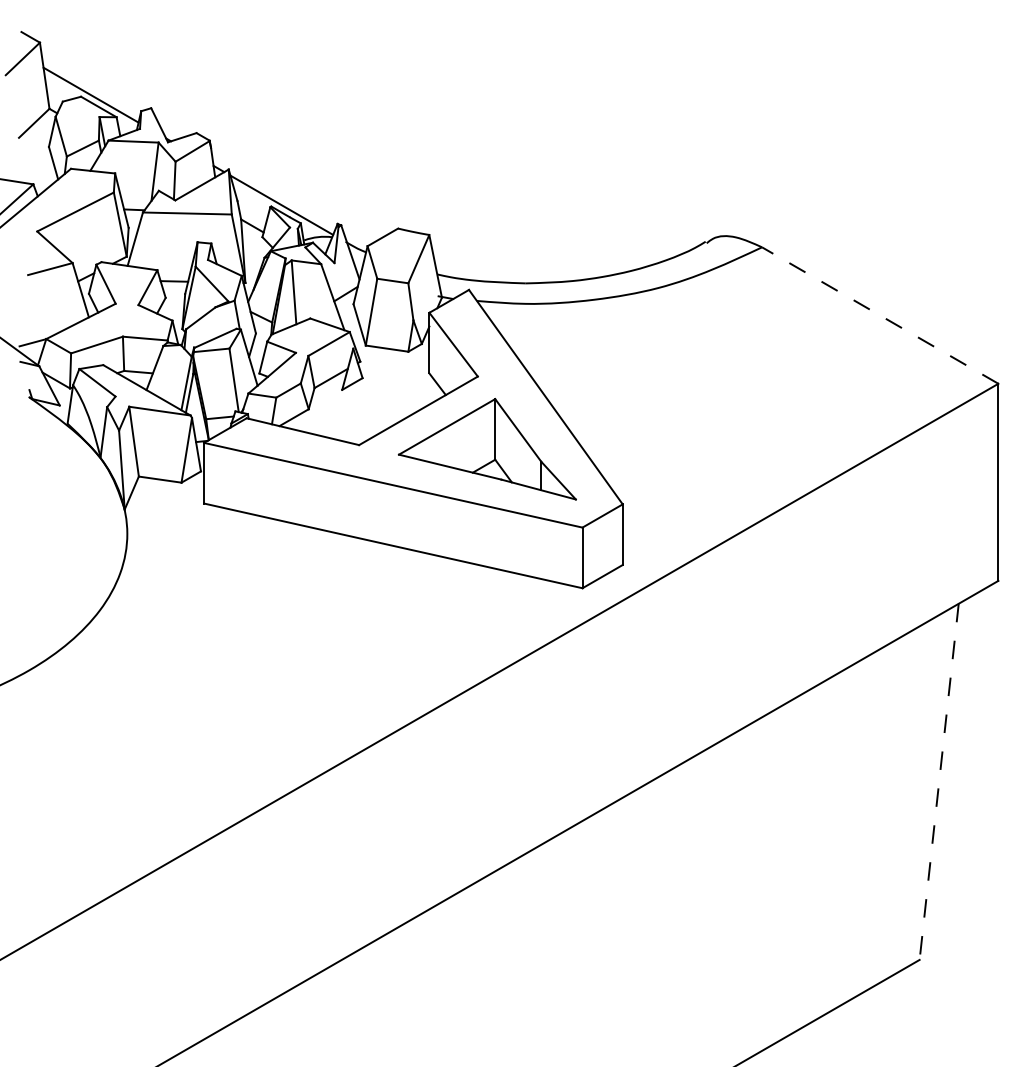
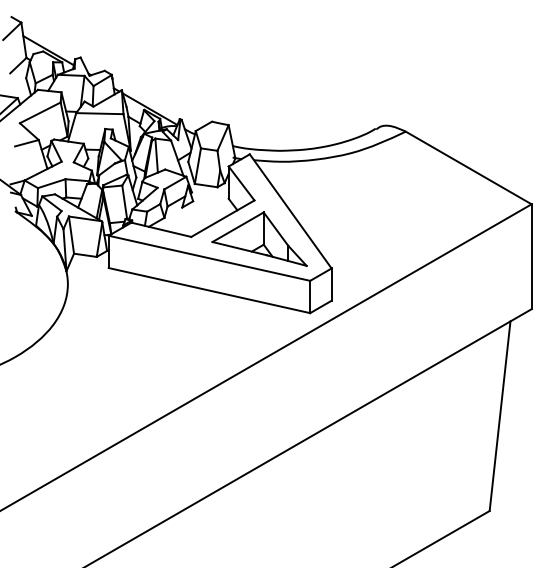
line: (879, 314) -> (468, 167), dashed -> solid
line: (939, 782) -> (500, 416), dashed -> solid

